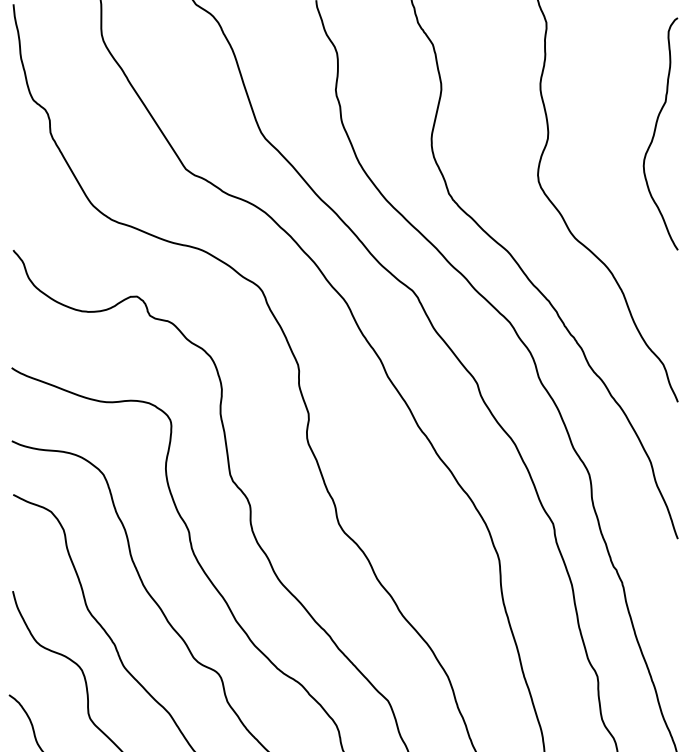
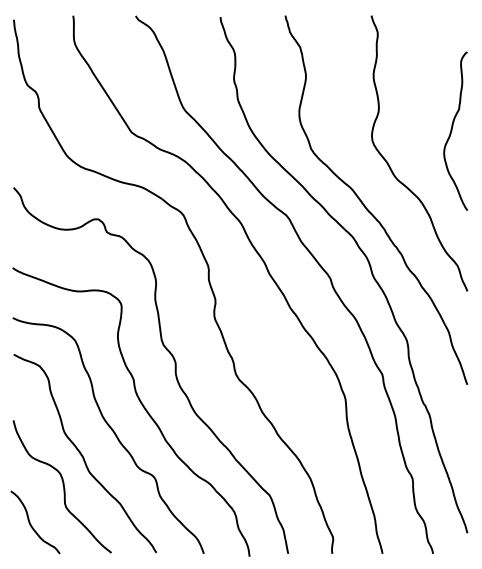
curve: (656, 132) -> (452, 130), moved

